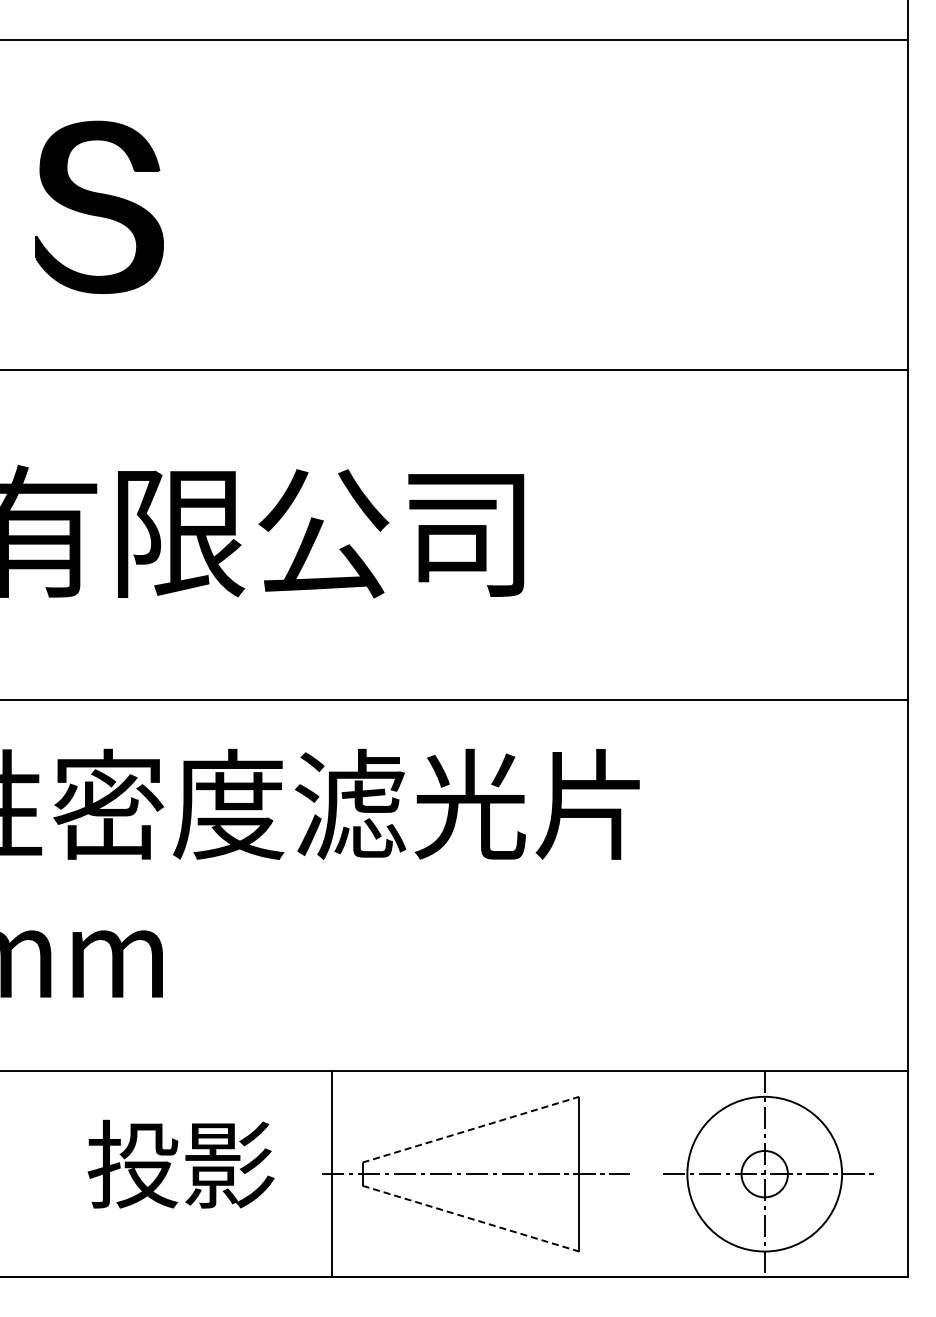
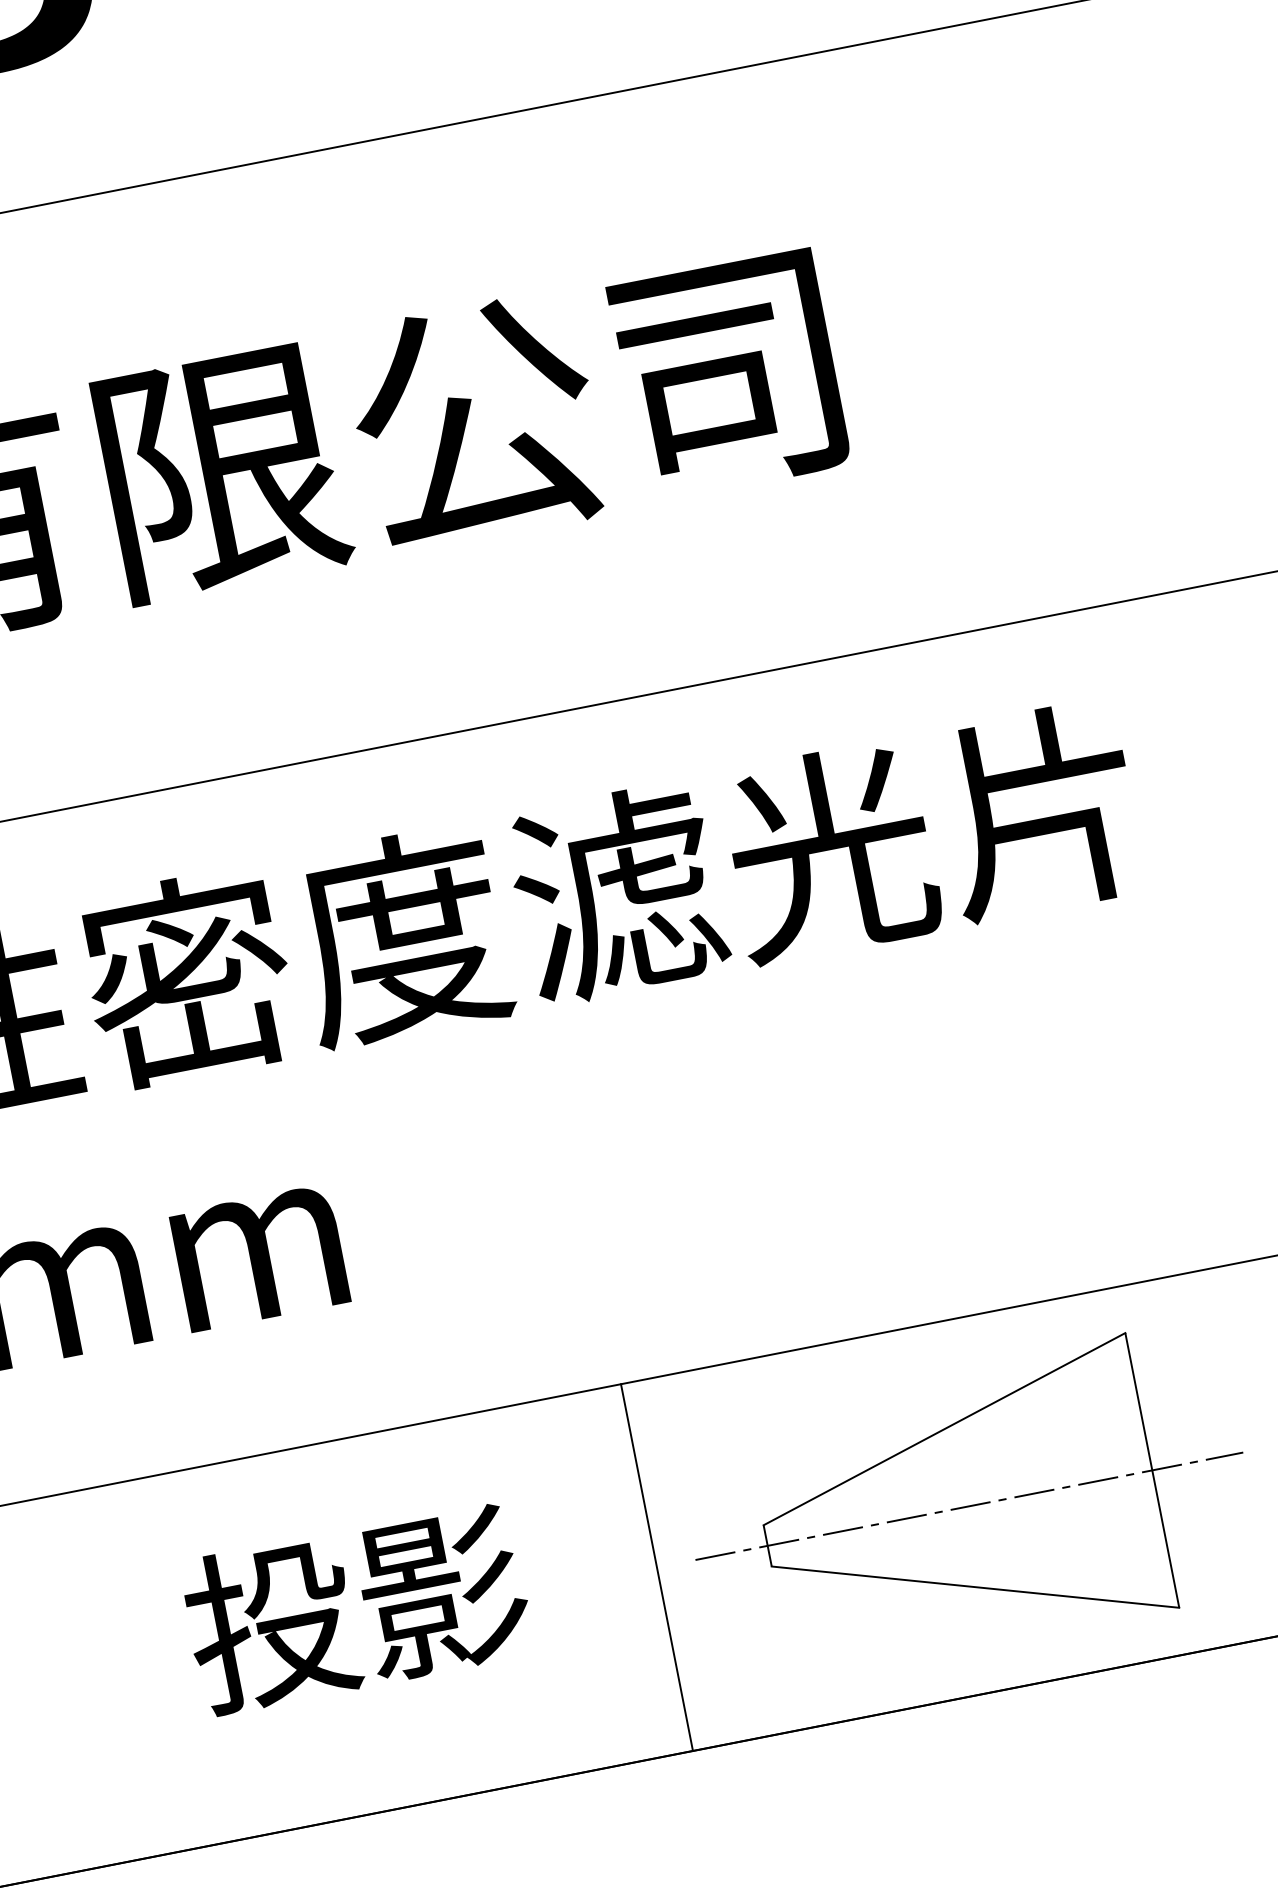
line: (471, 1129) -> (945, 1428), dashed -> solid
text: (180, 1163) -> (355, 1607), moved
line: (332, 1173) -> (657, 1566), moved
line: (471, 1218) -> (976, 1586), dashed -> solid

